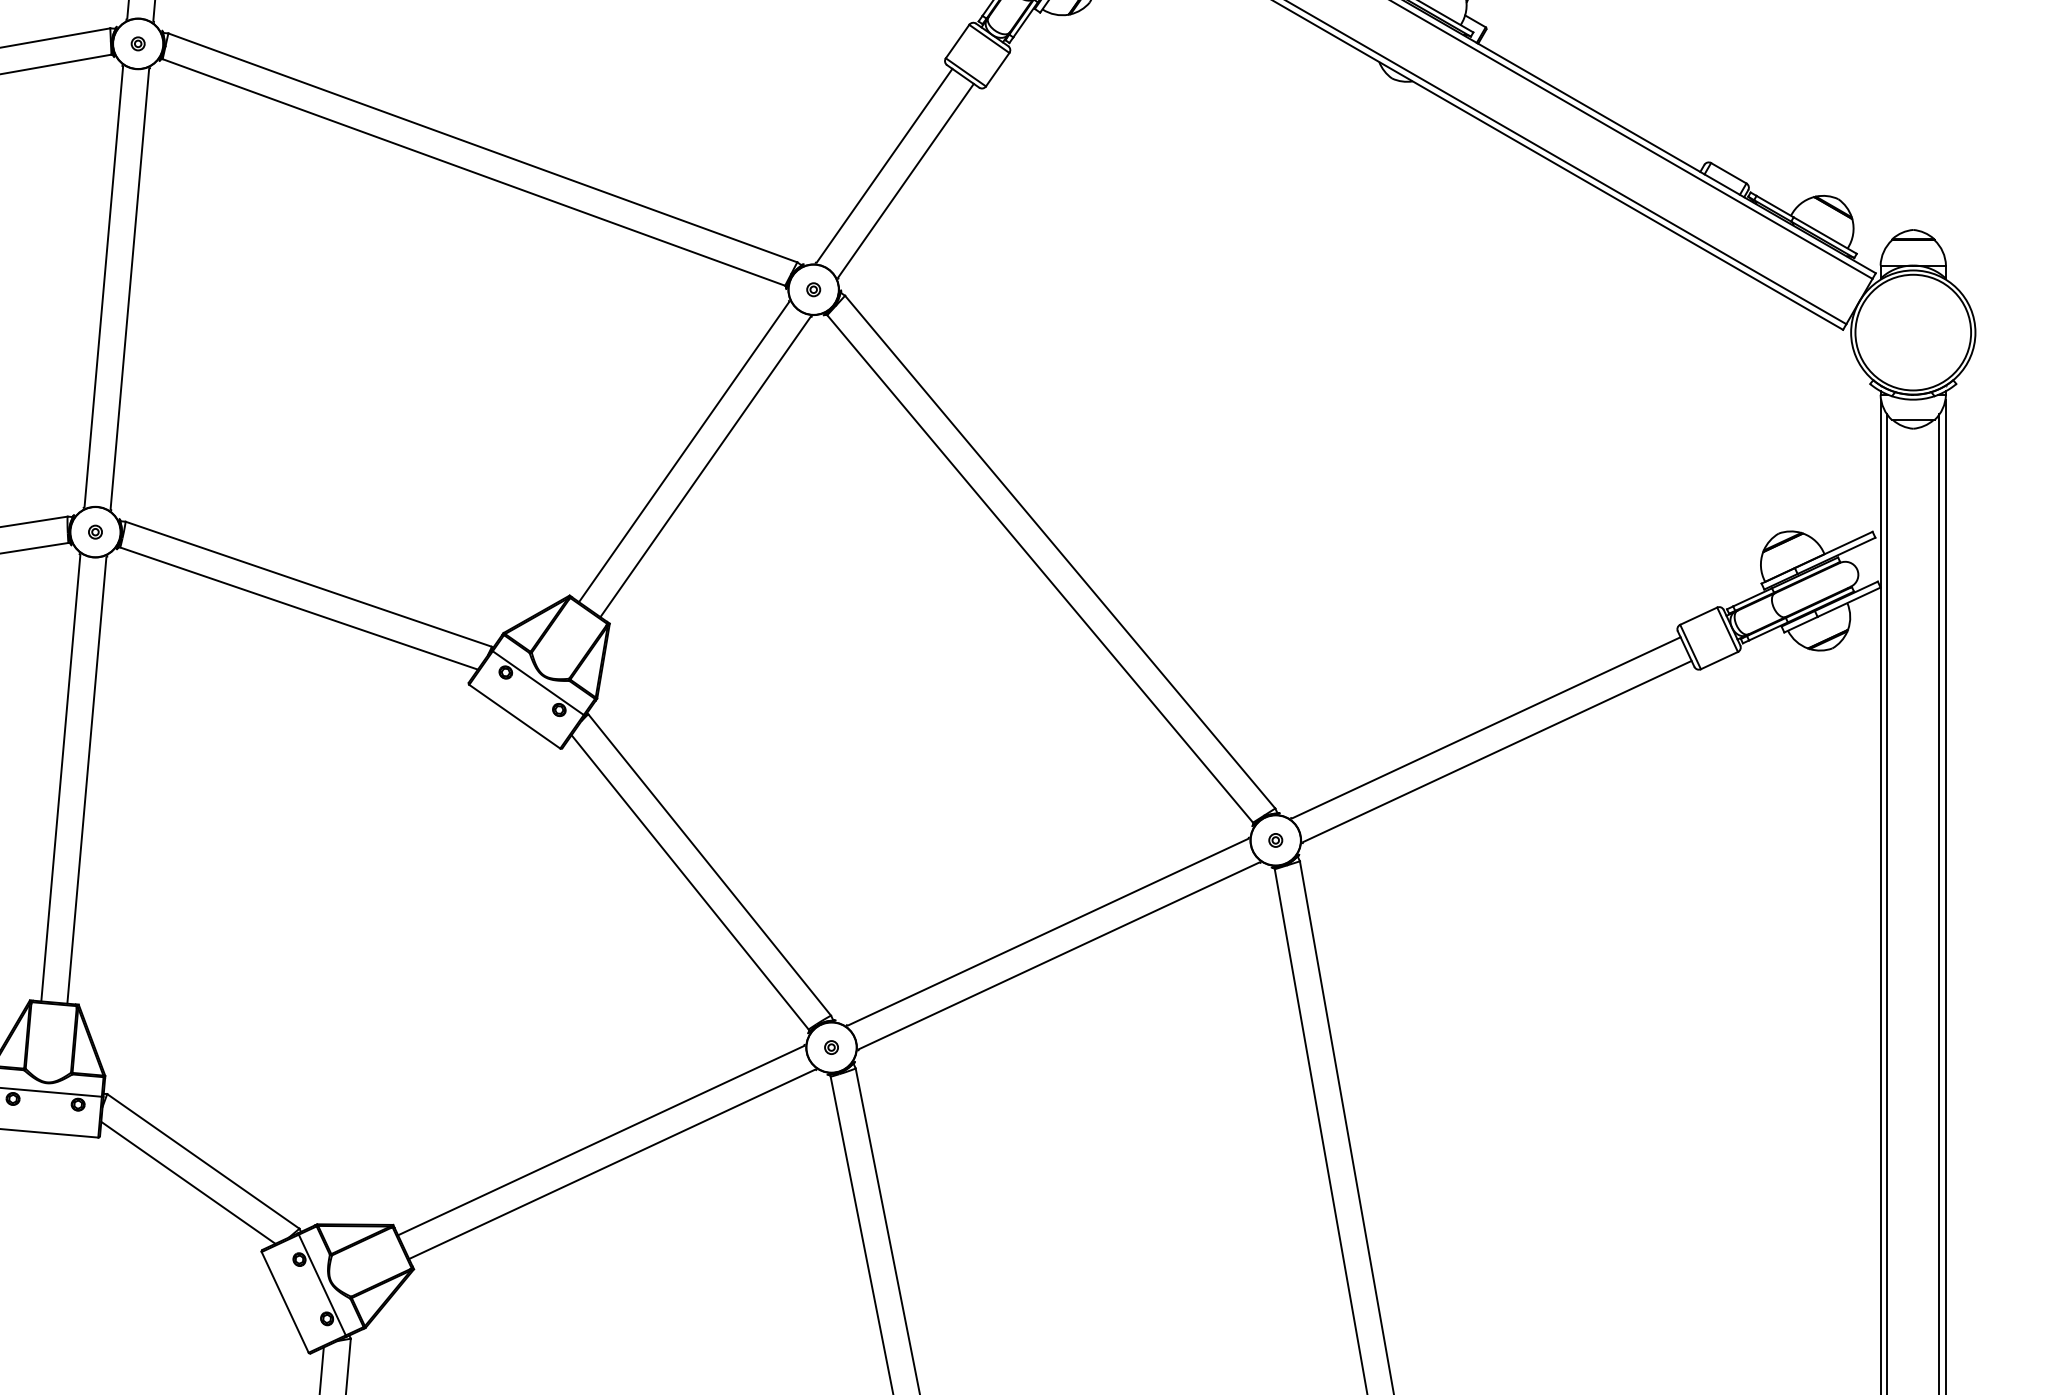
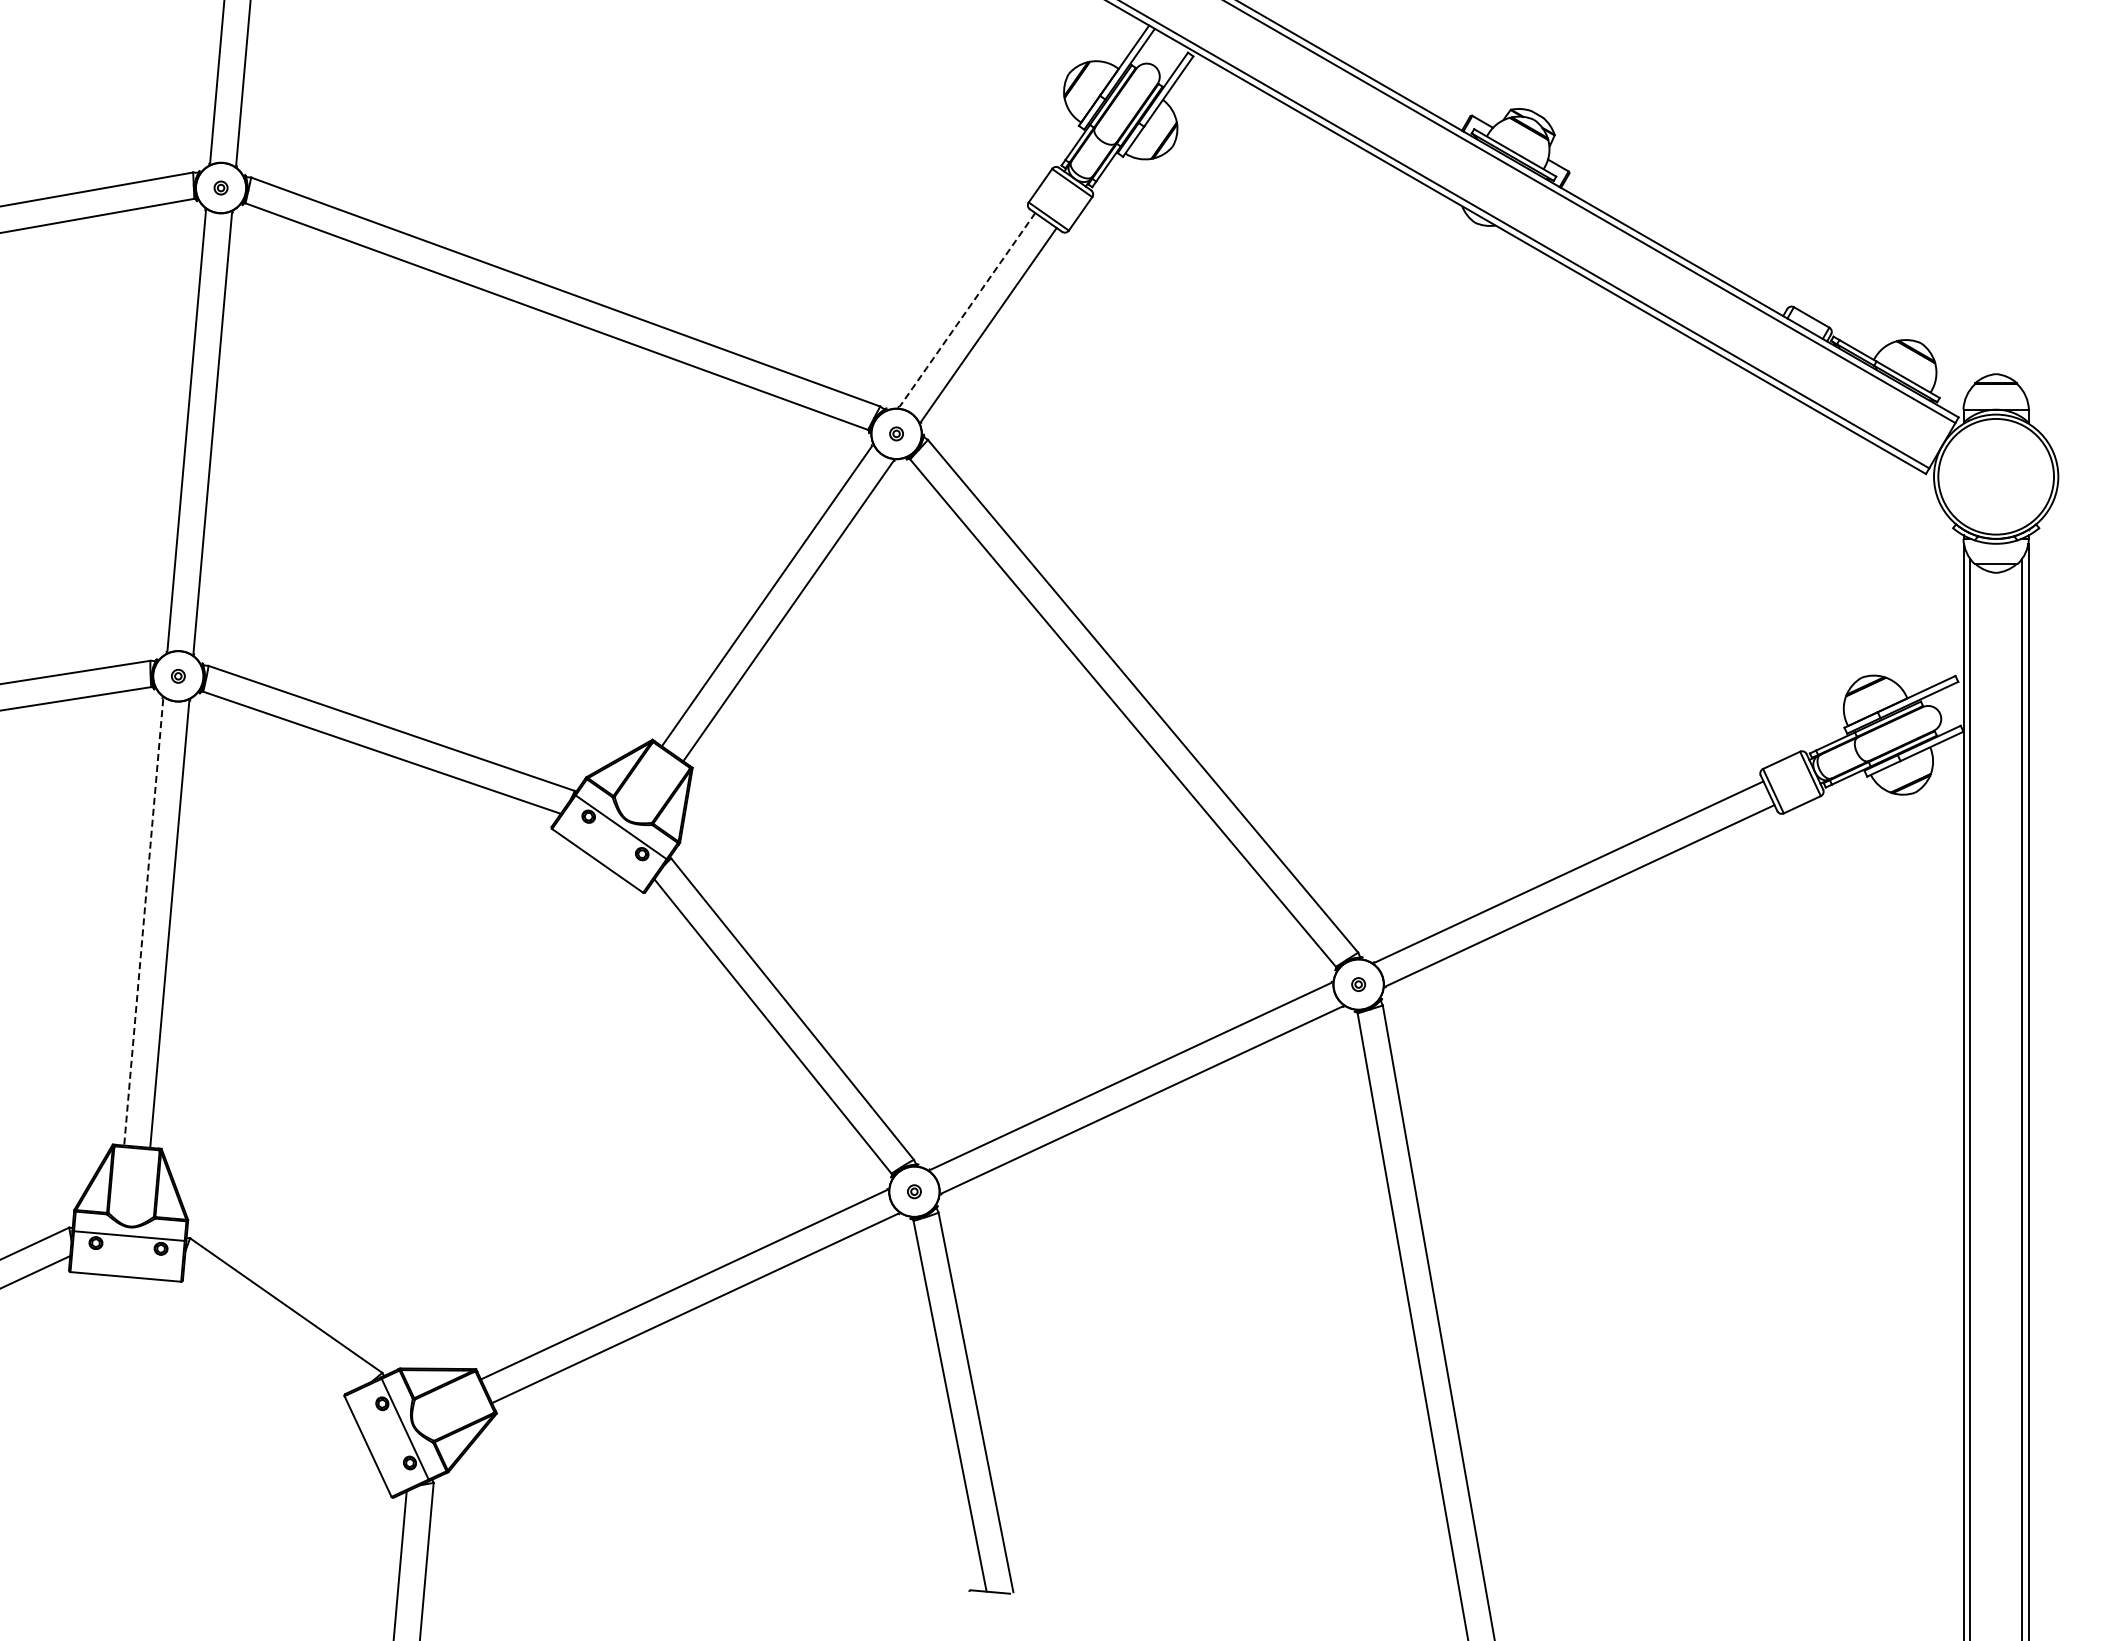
line: (884, 166) -> (967, 310), solid -> dashed
line: (60, 778) -> (143, 922), solid -> dashed
line: (188, 1182) -> (271, 1326), removed

